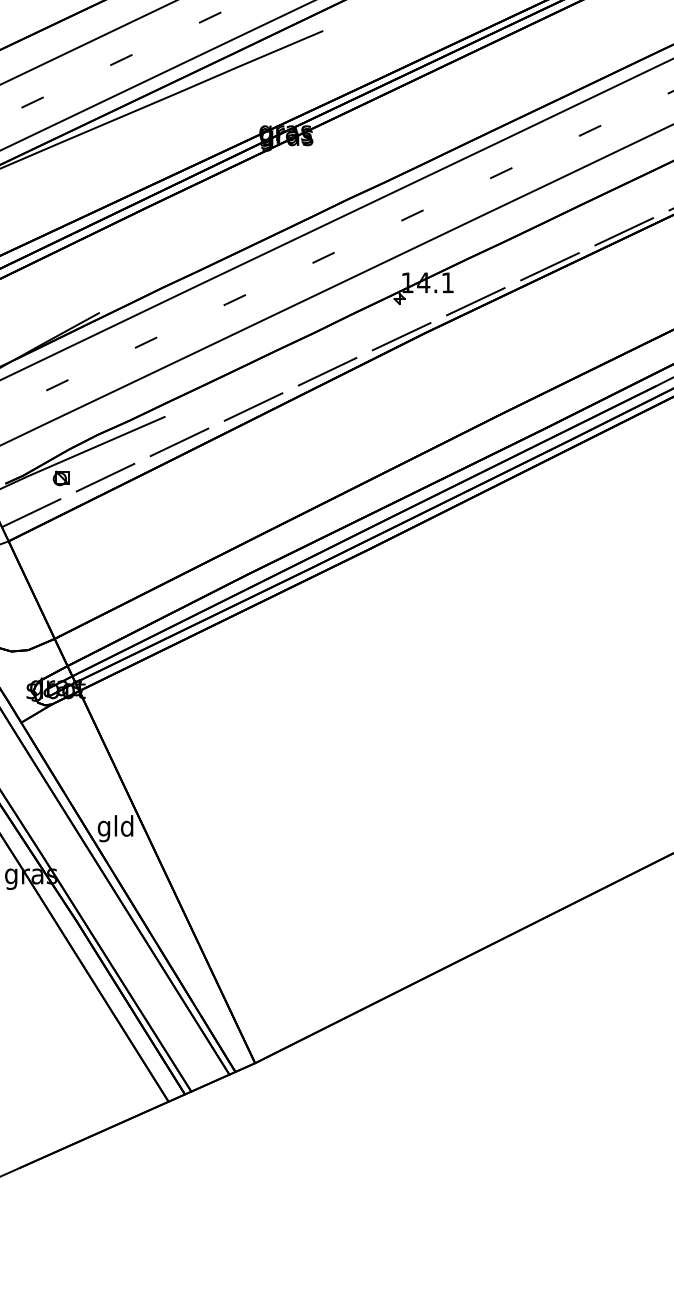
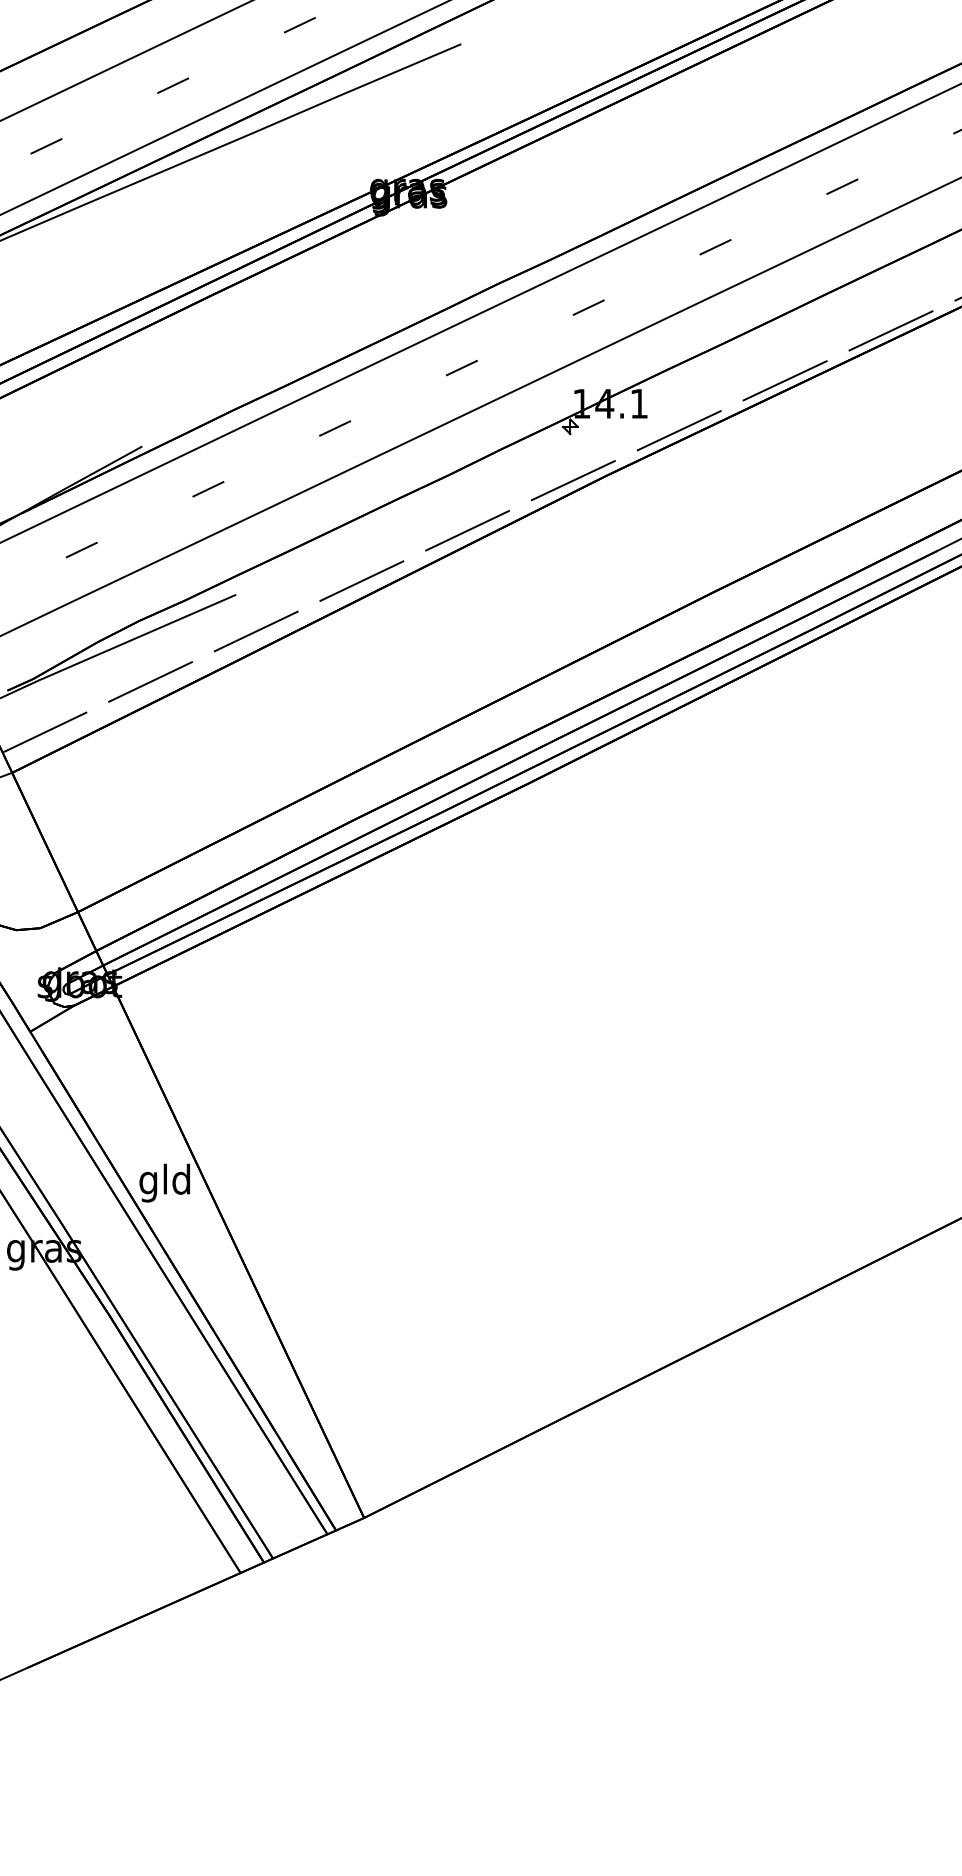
part: (60, 478) -> (86, 682), removed

